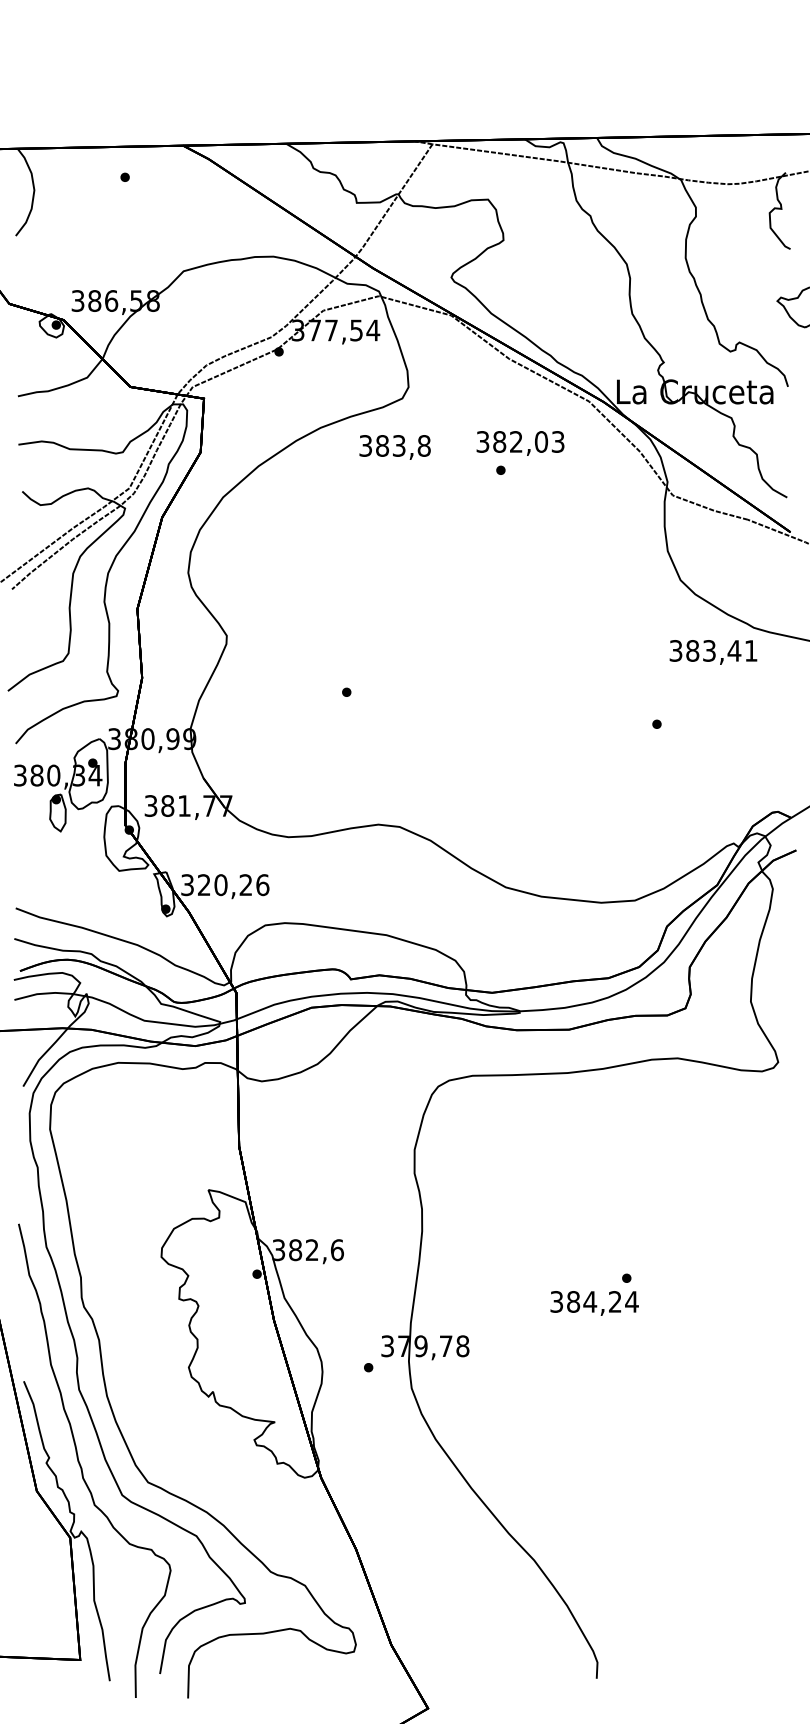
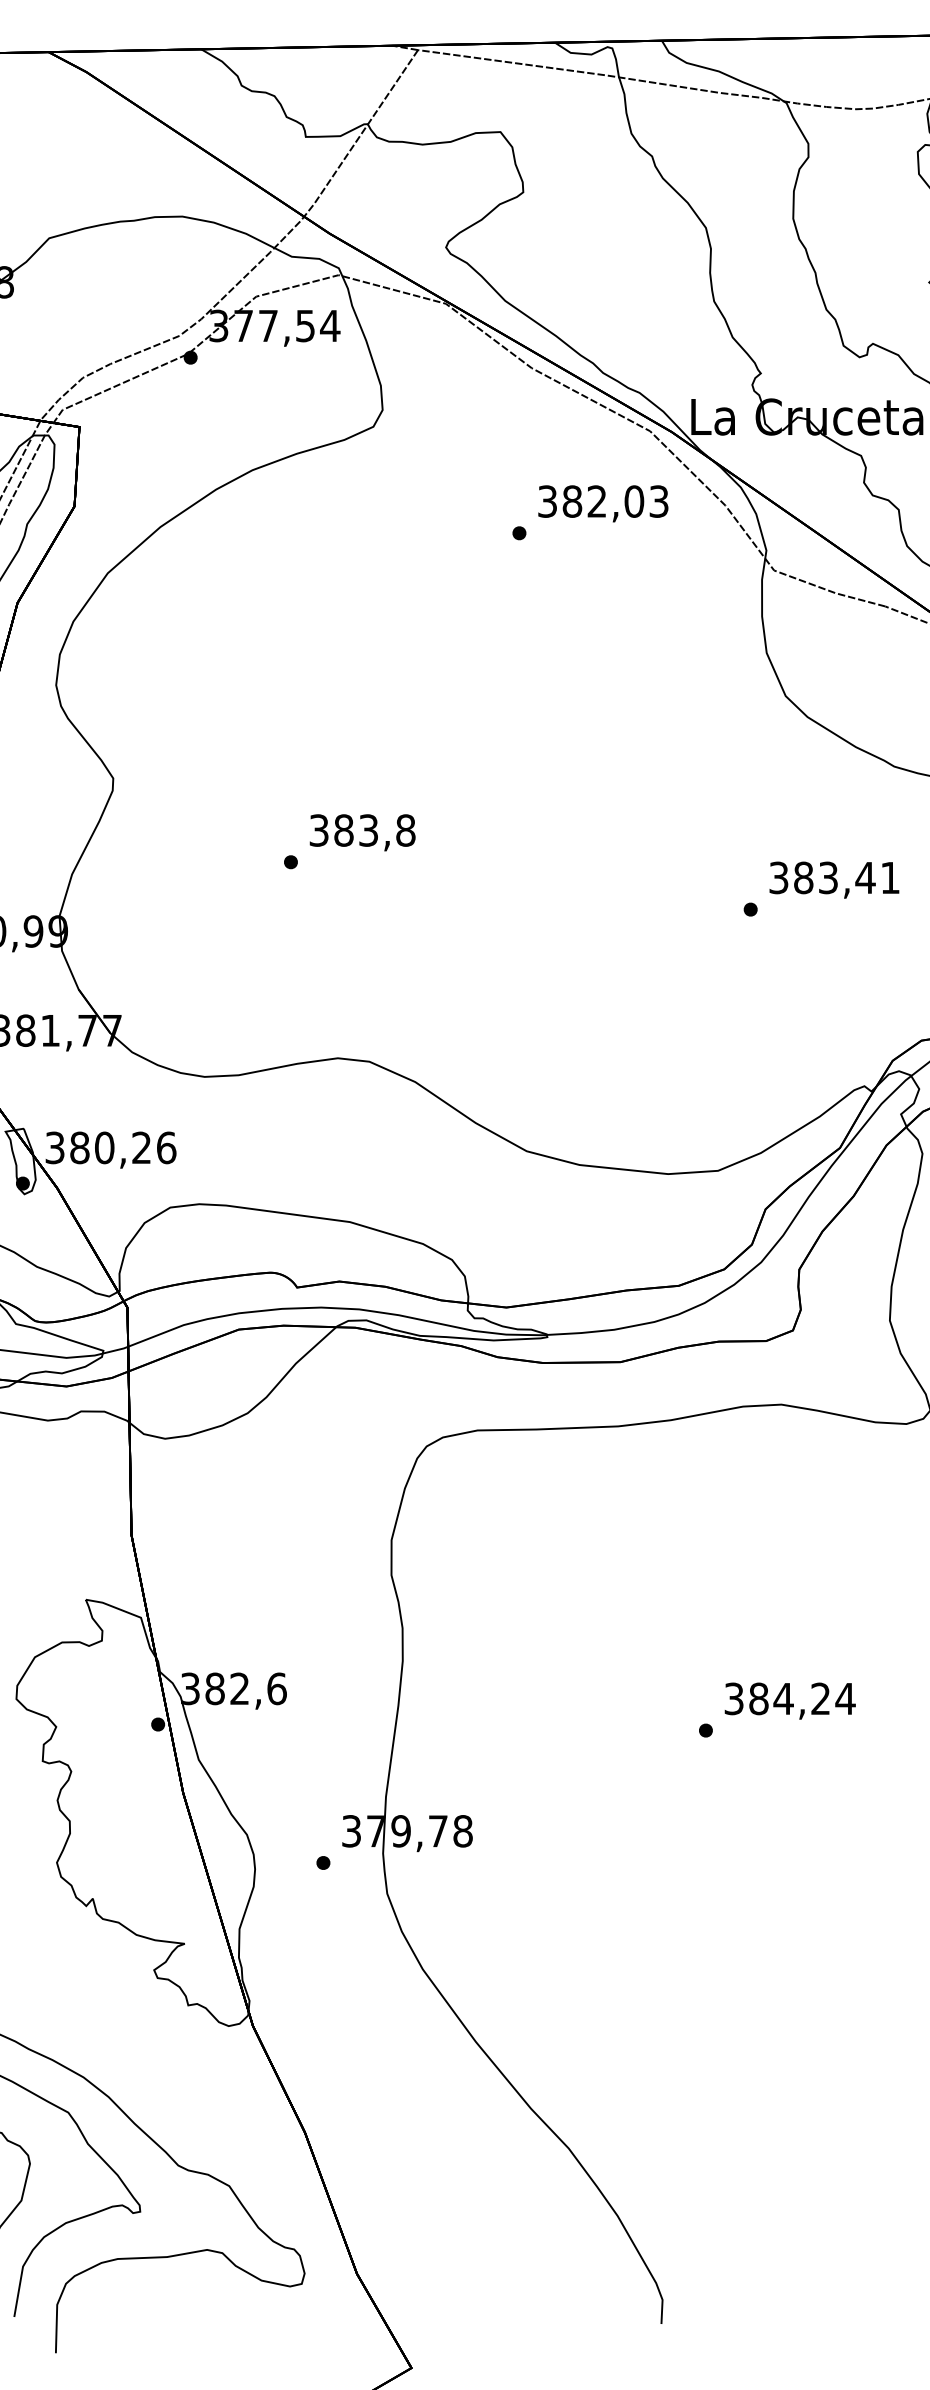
text: (520, 443) -> (603, 503), moved
text: (394, 447) -> (361, 832), moved
text: (713, 652) -> (834, 880), moved
text: (203, 885) -> (78, 1148), 320,26 -> 380,26
text: (594, 1303) -> (790, 1701), moved

